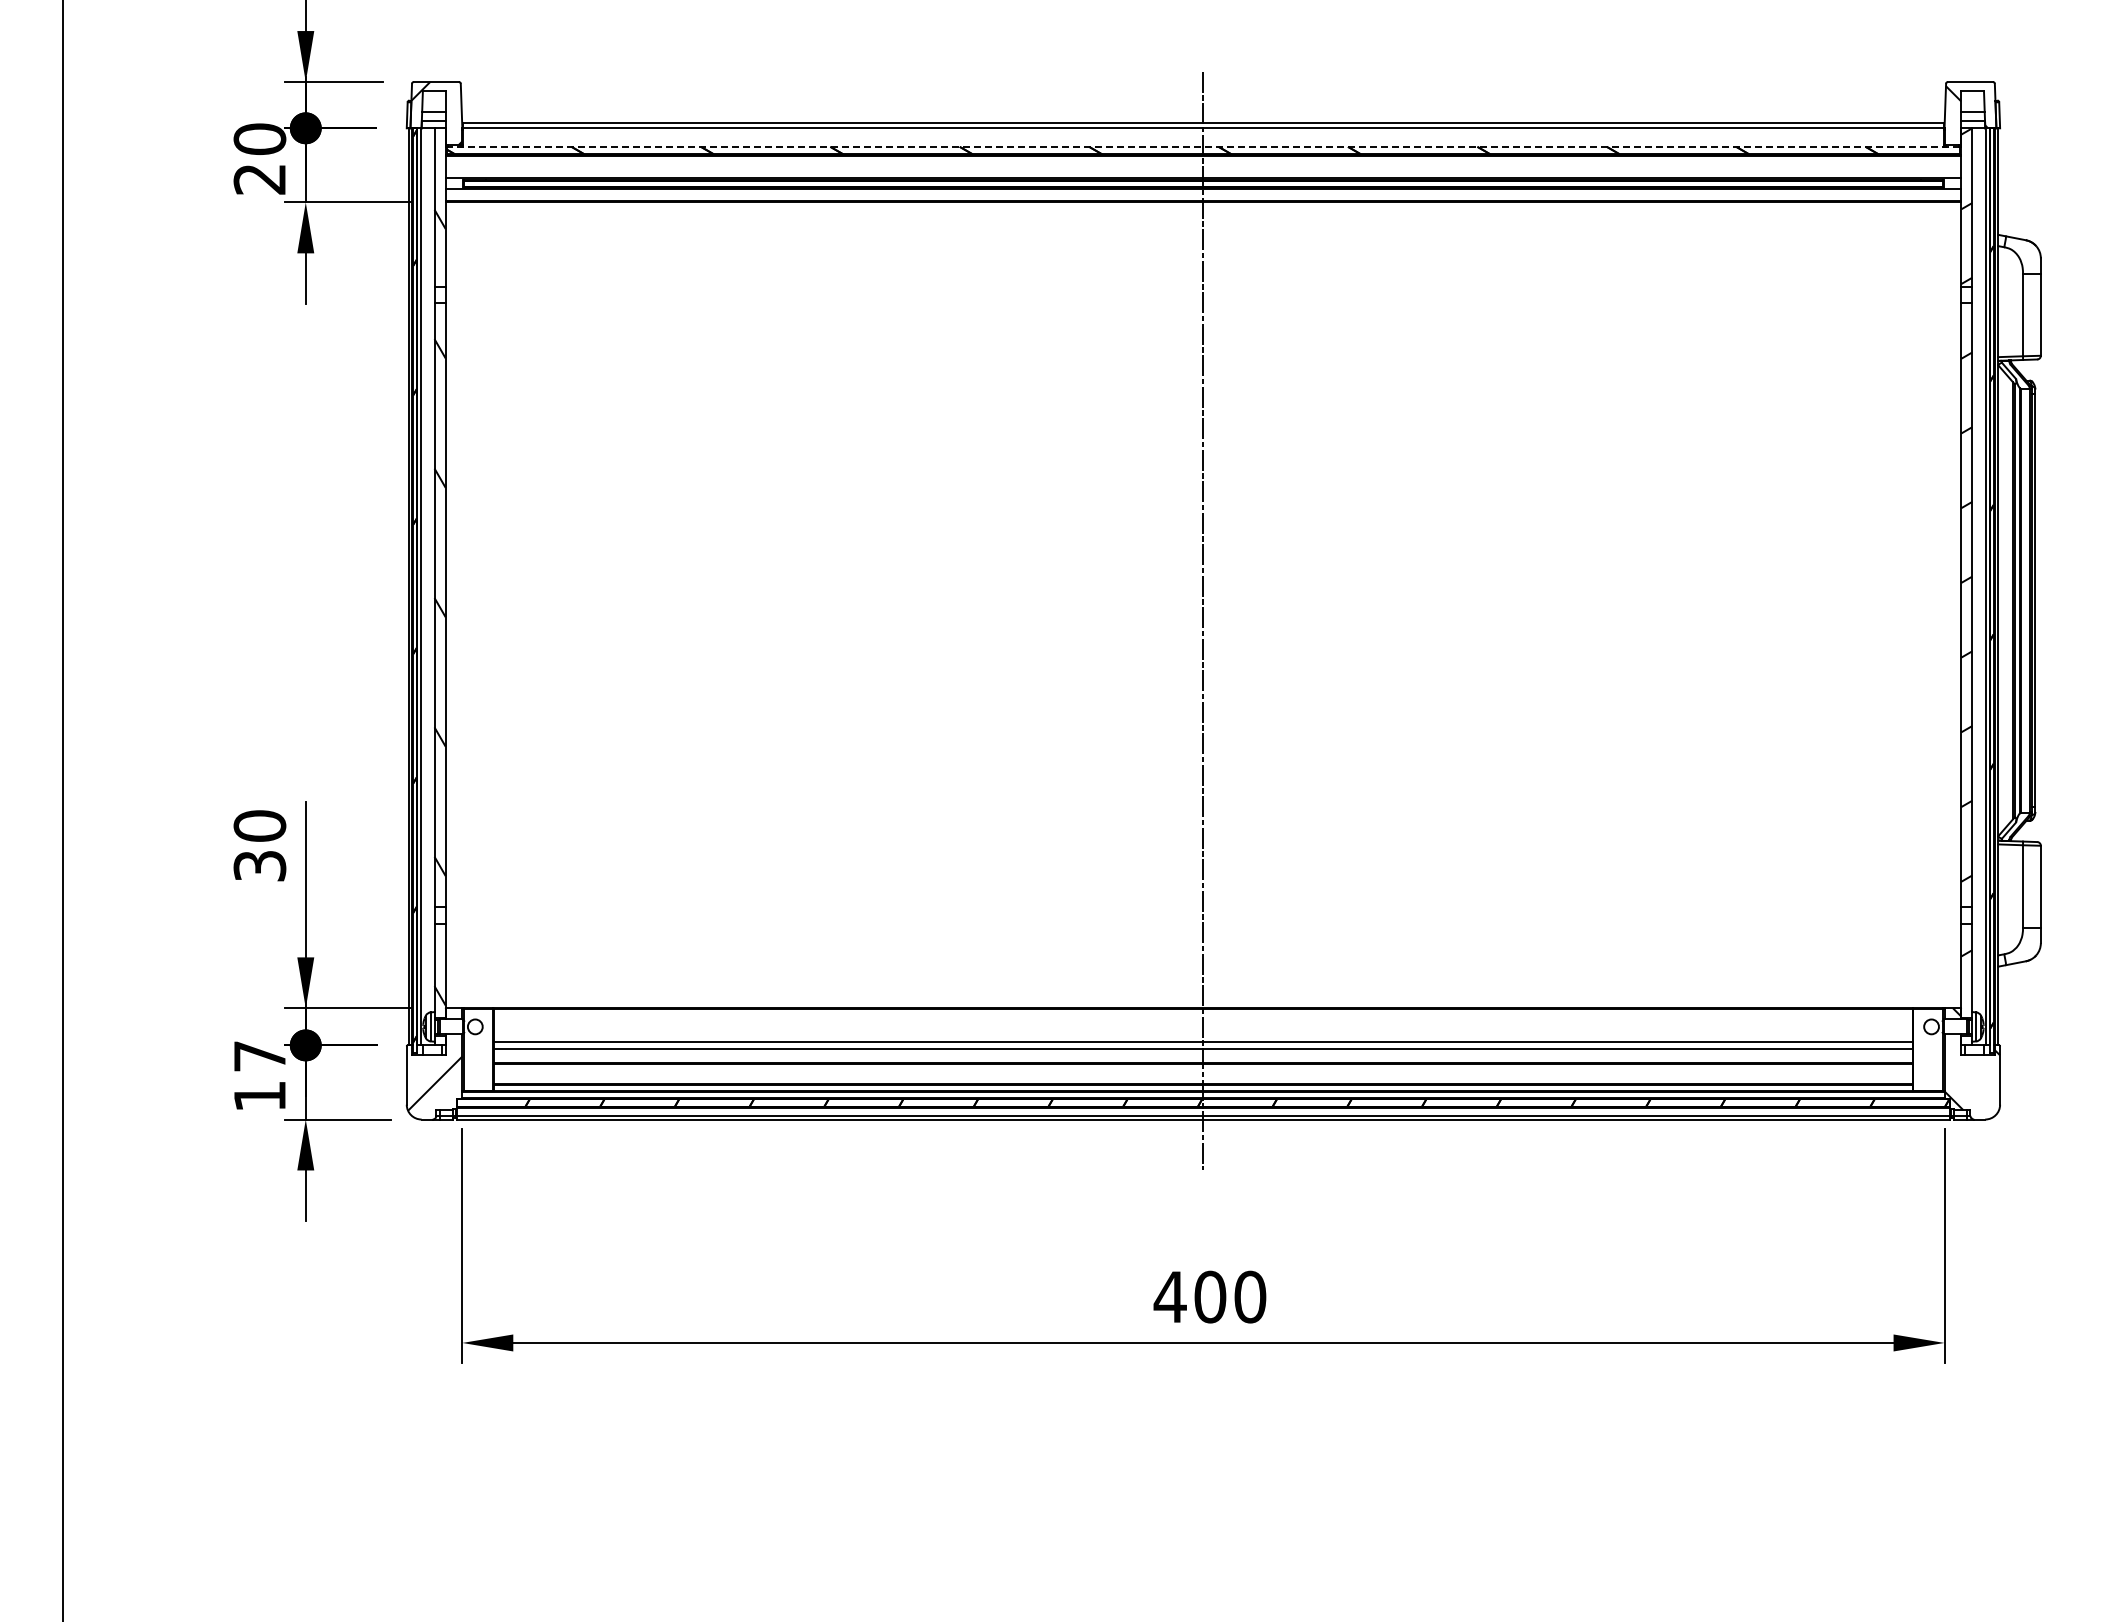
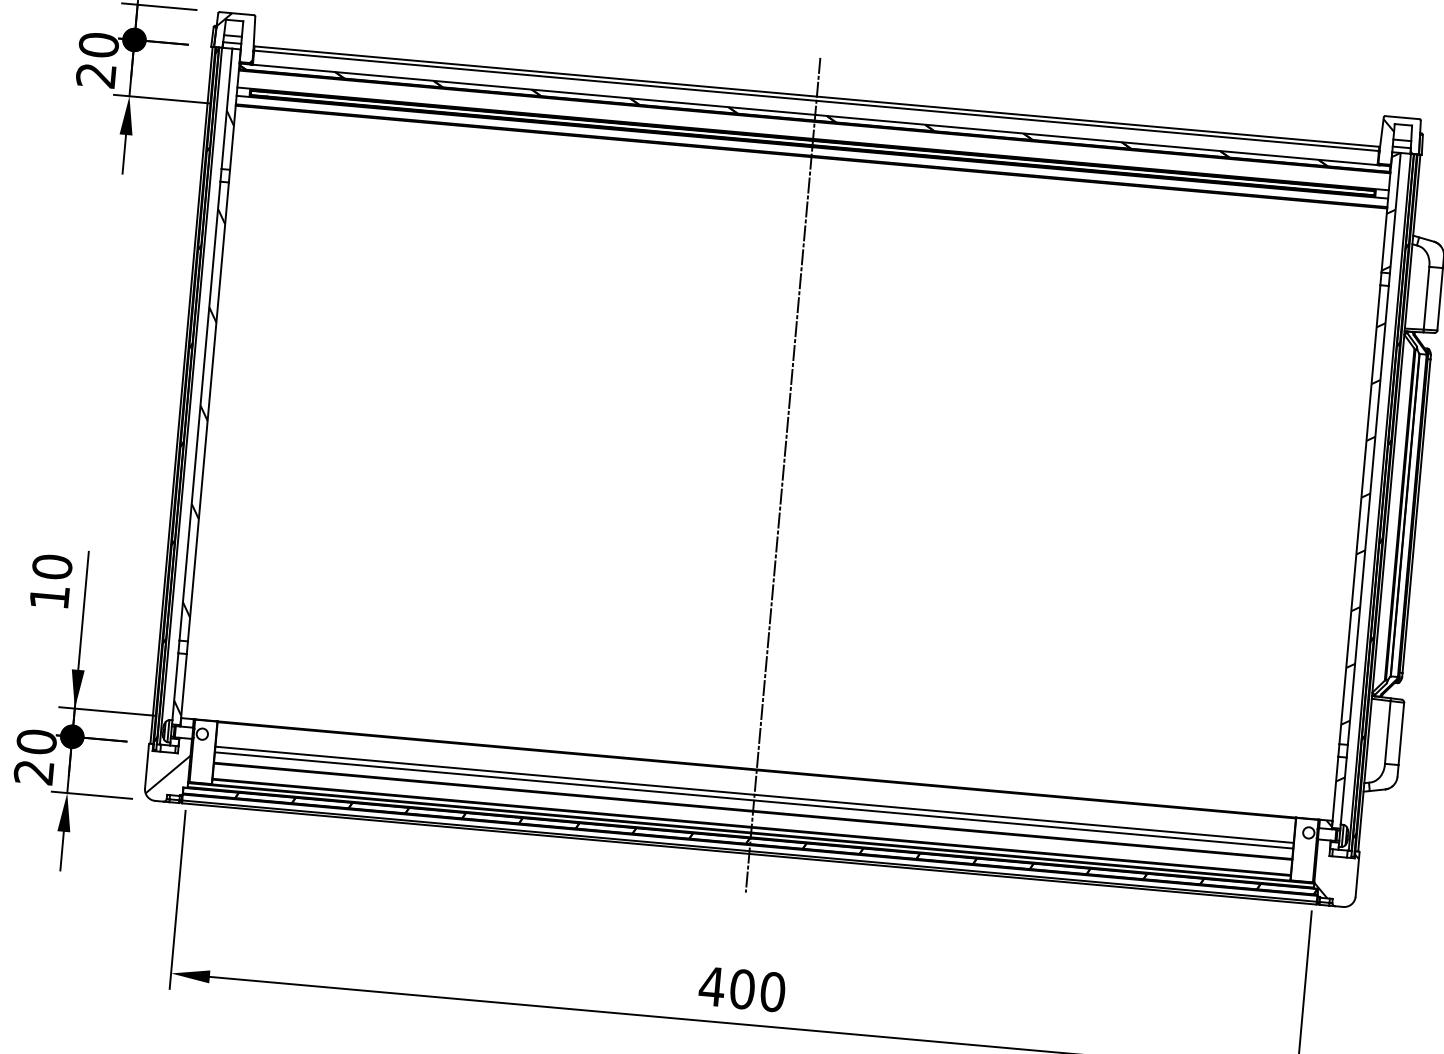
line: (1203, 146) -> (815, 114), dashed -> solid
text: (259, 866) -> (49, 597), 30 -> 10
text: (259, 1075) -> (35, 756), 17 -> 20

